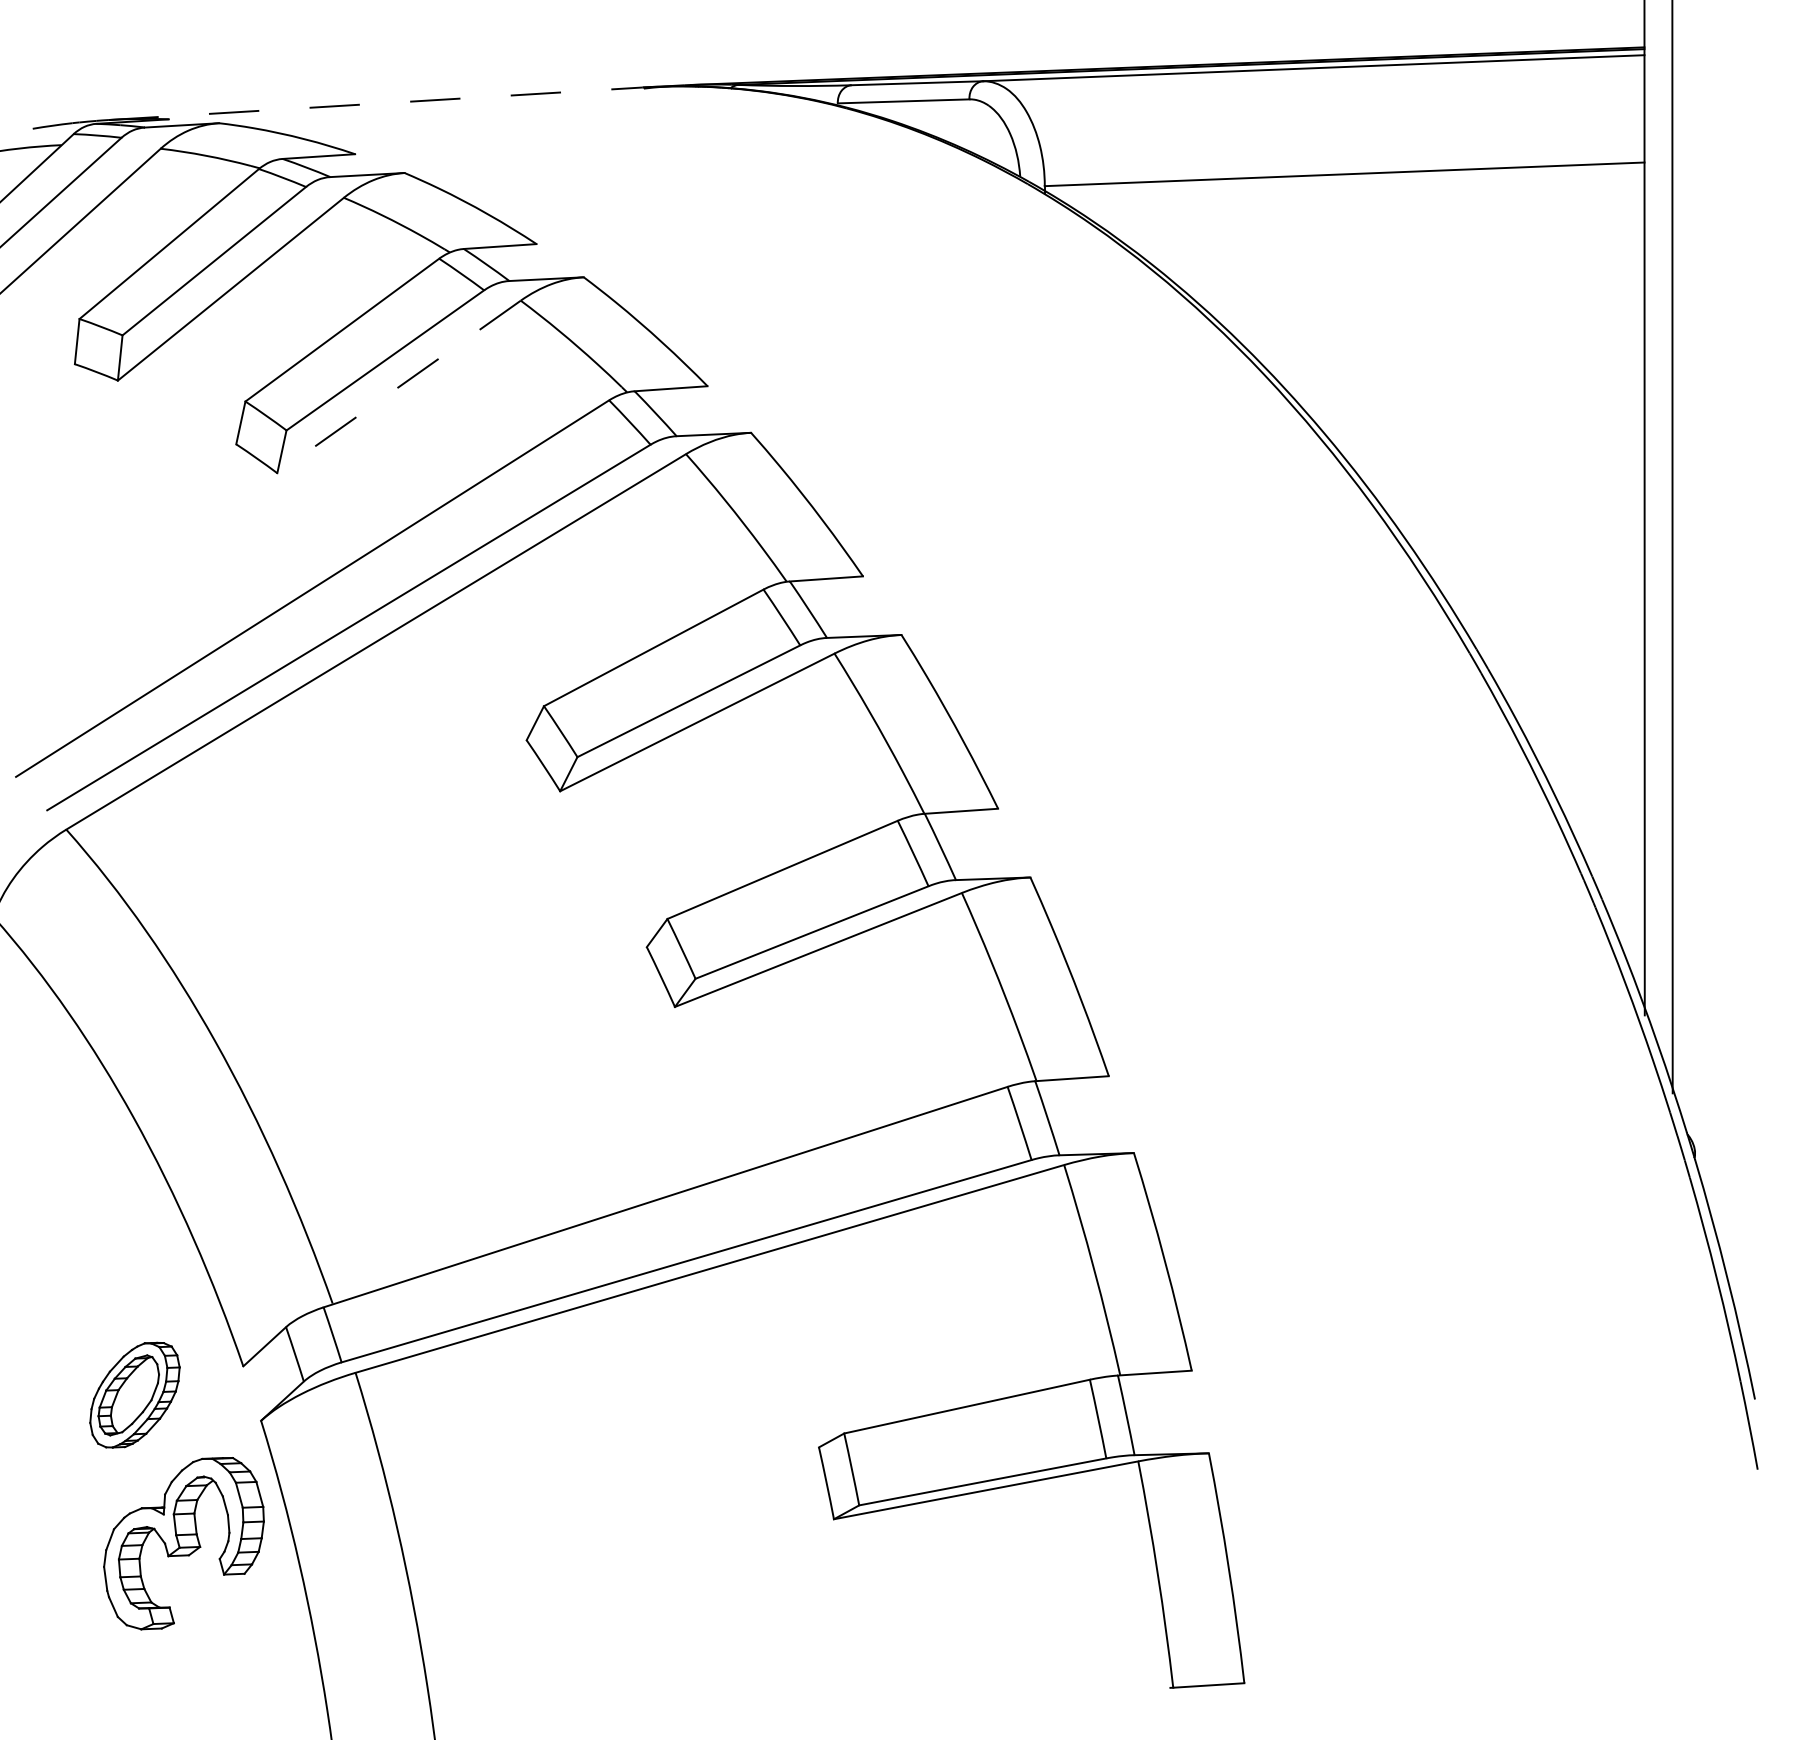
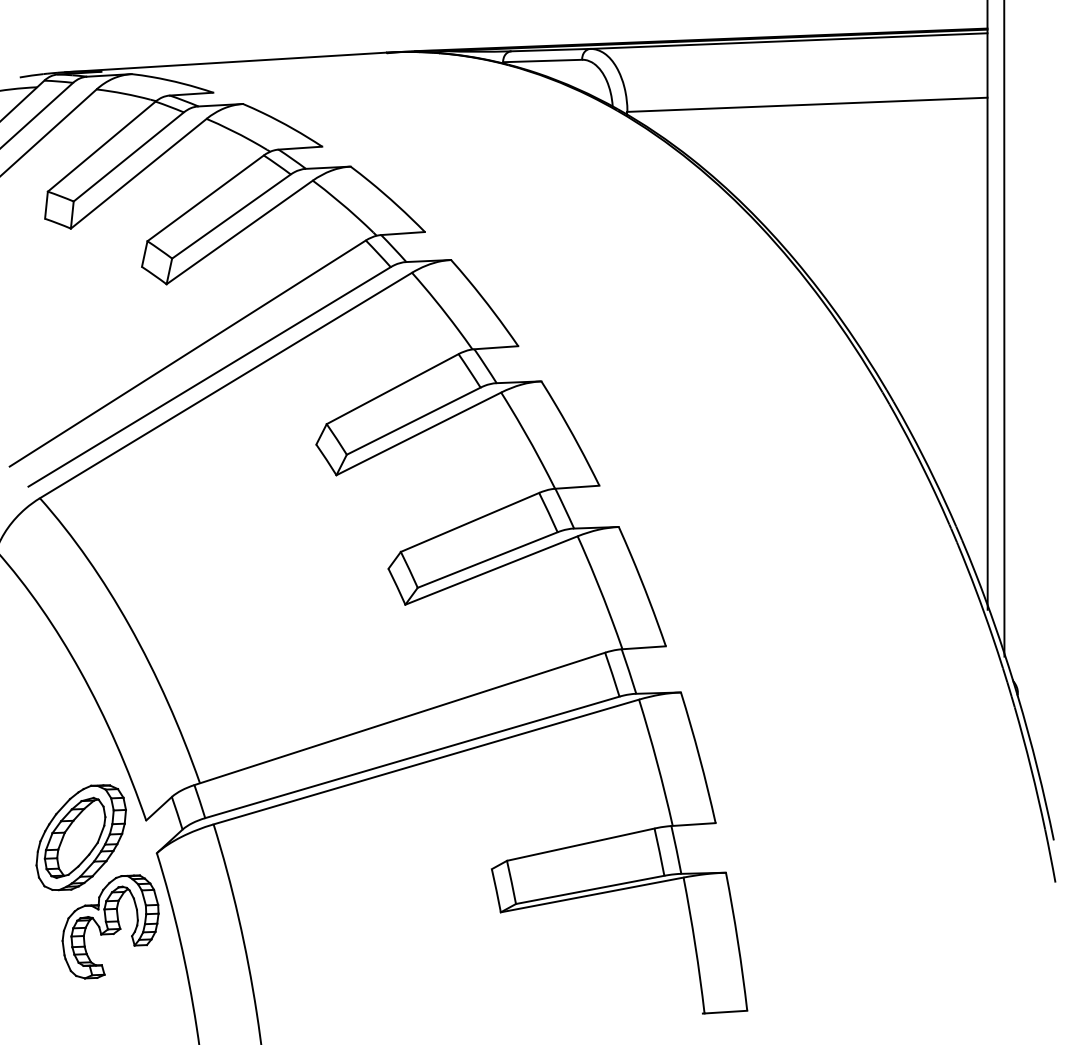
line: (375, 103) -> (225, 62), dashed -> solid
line: (398, 387) -> (239, 232), dashed -> solid
part: (133, 1394) -> (80, 837), size x1.67

